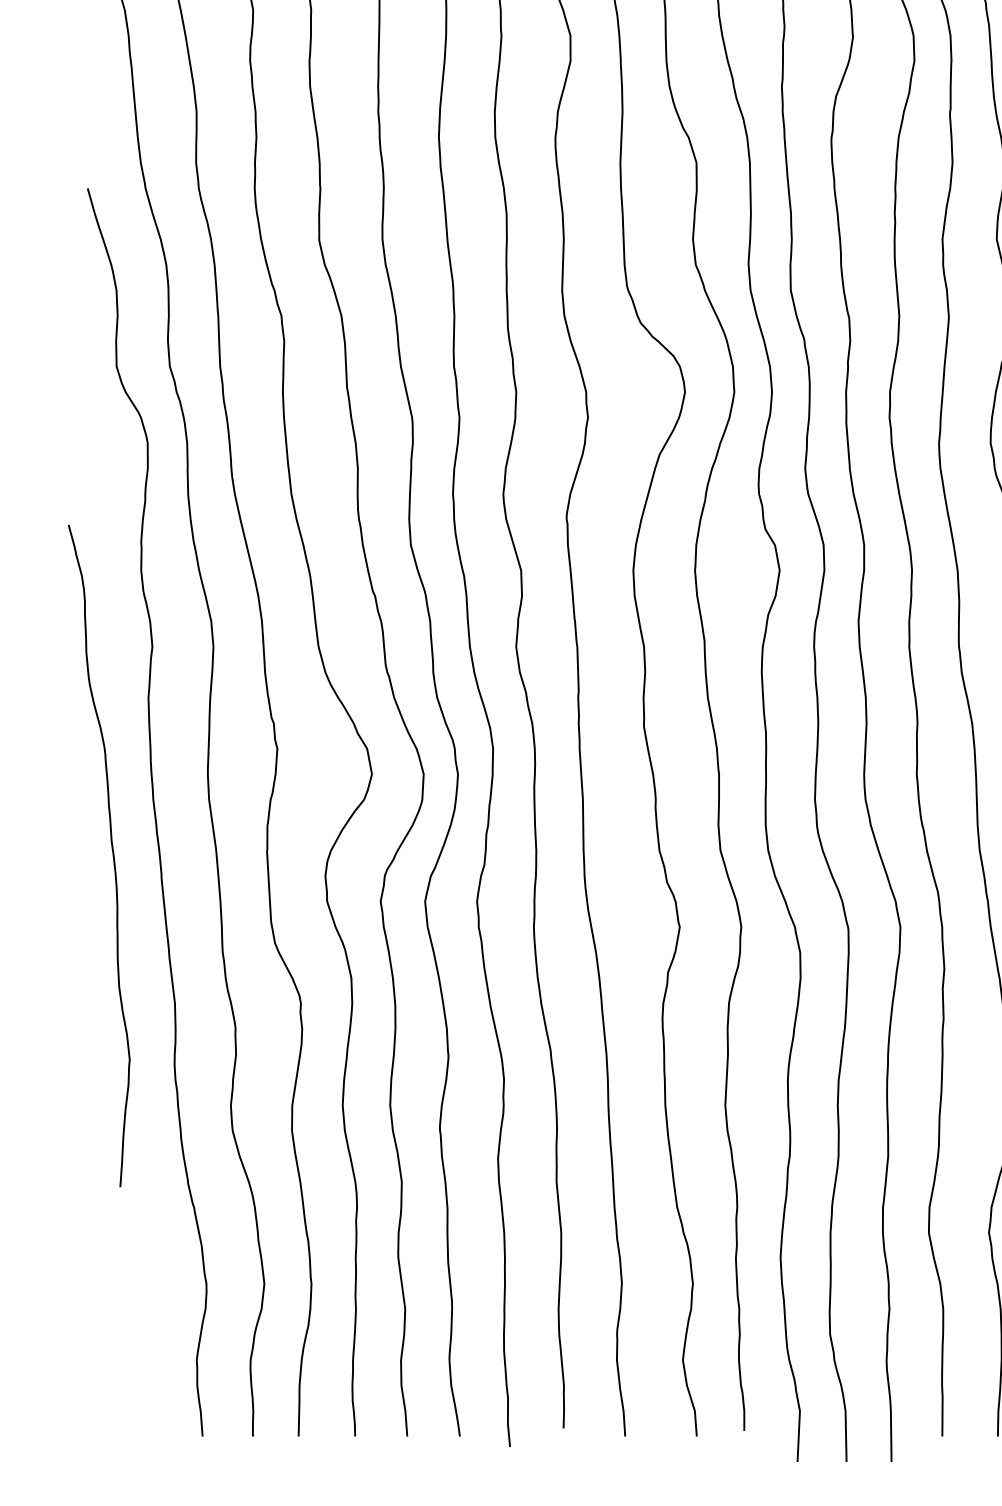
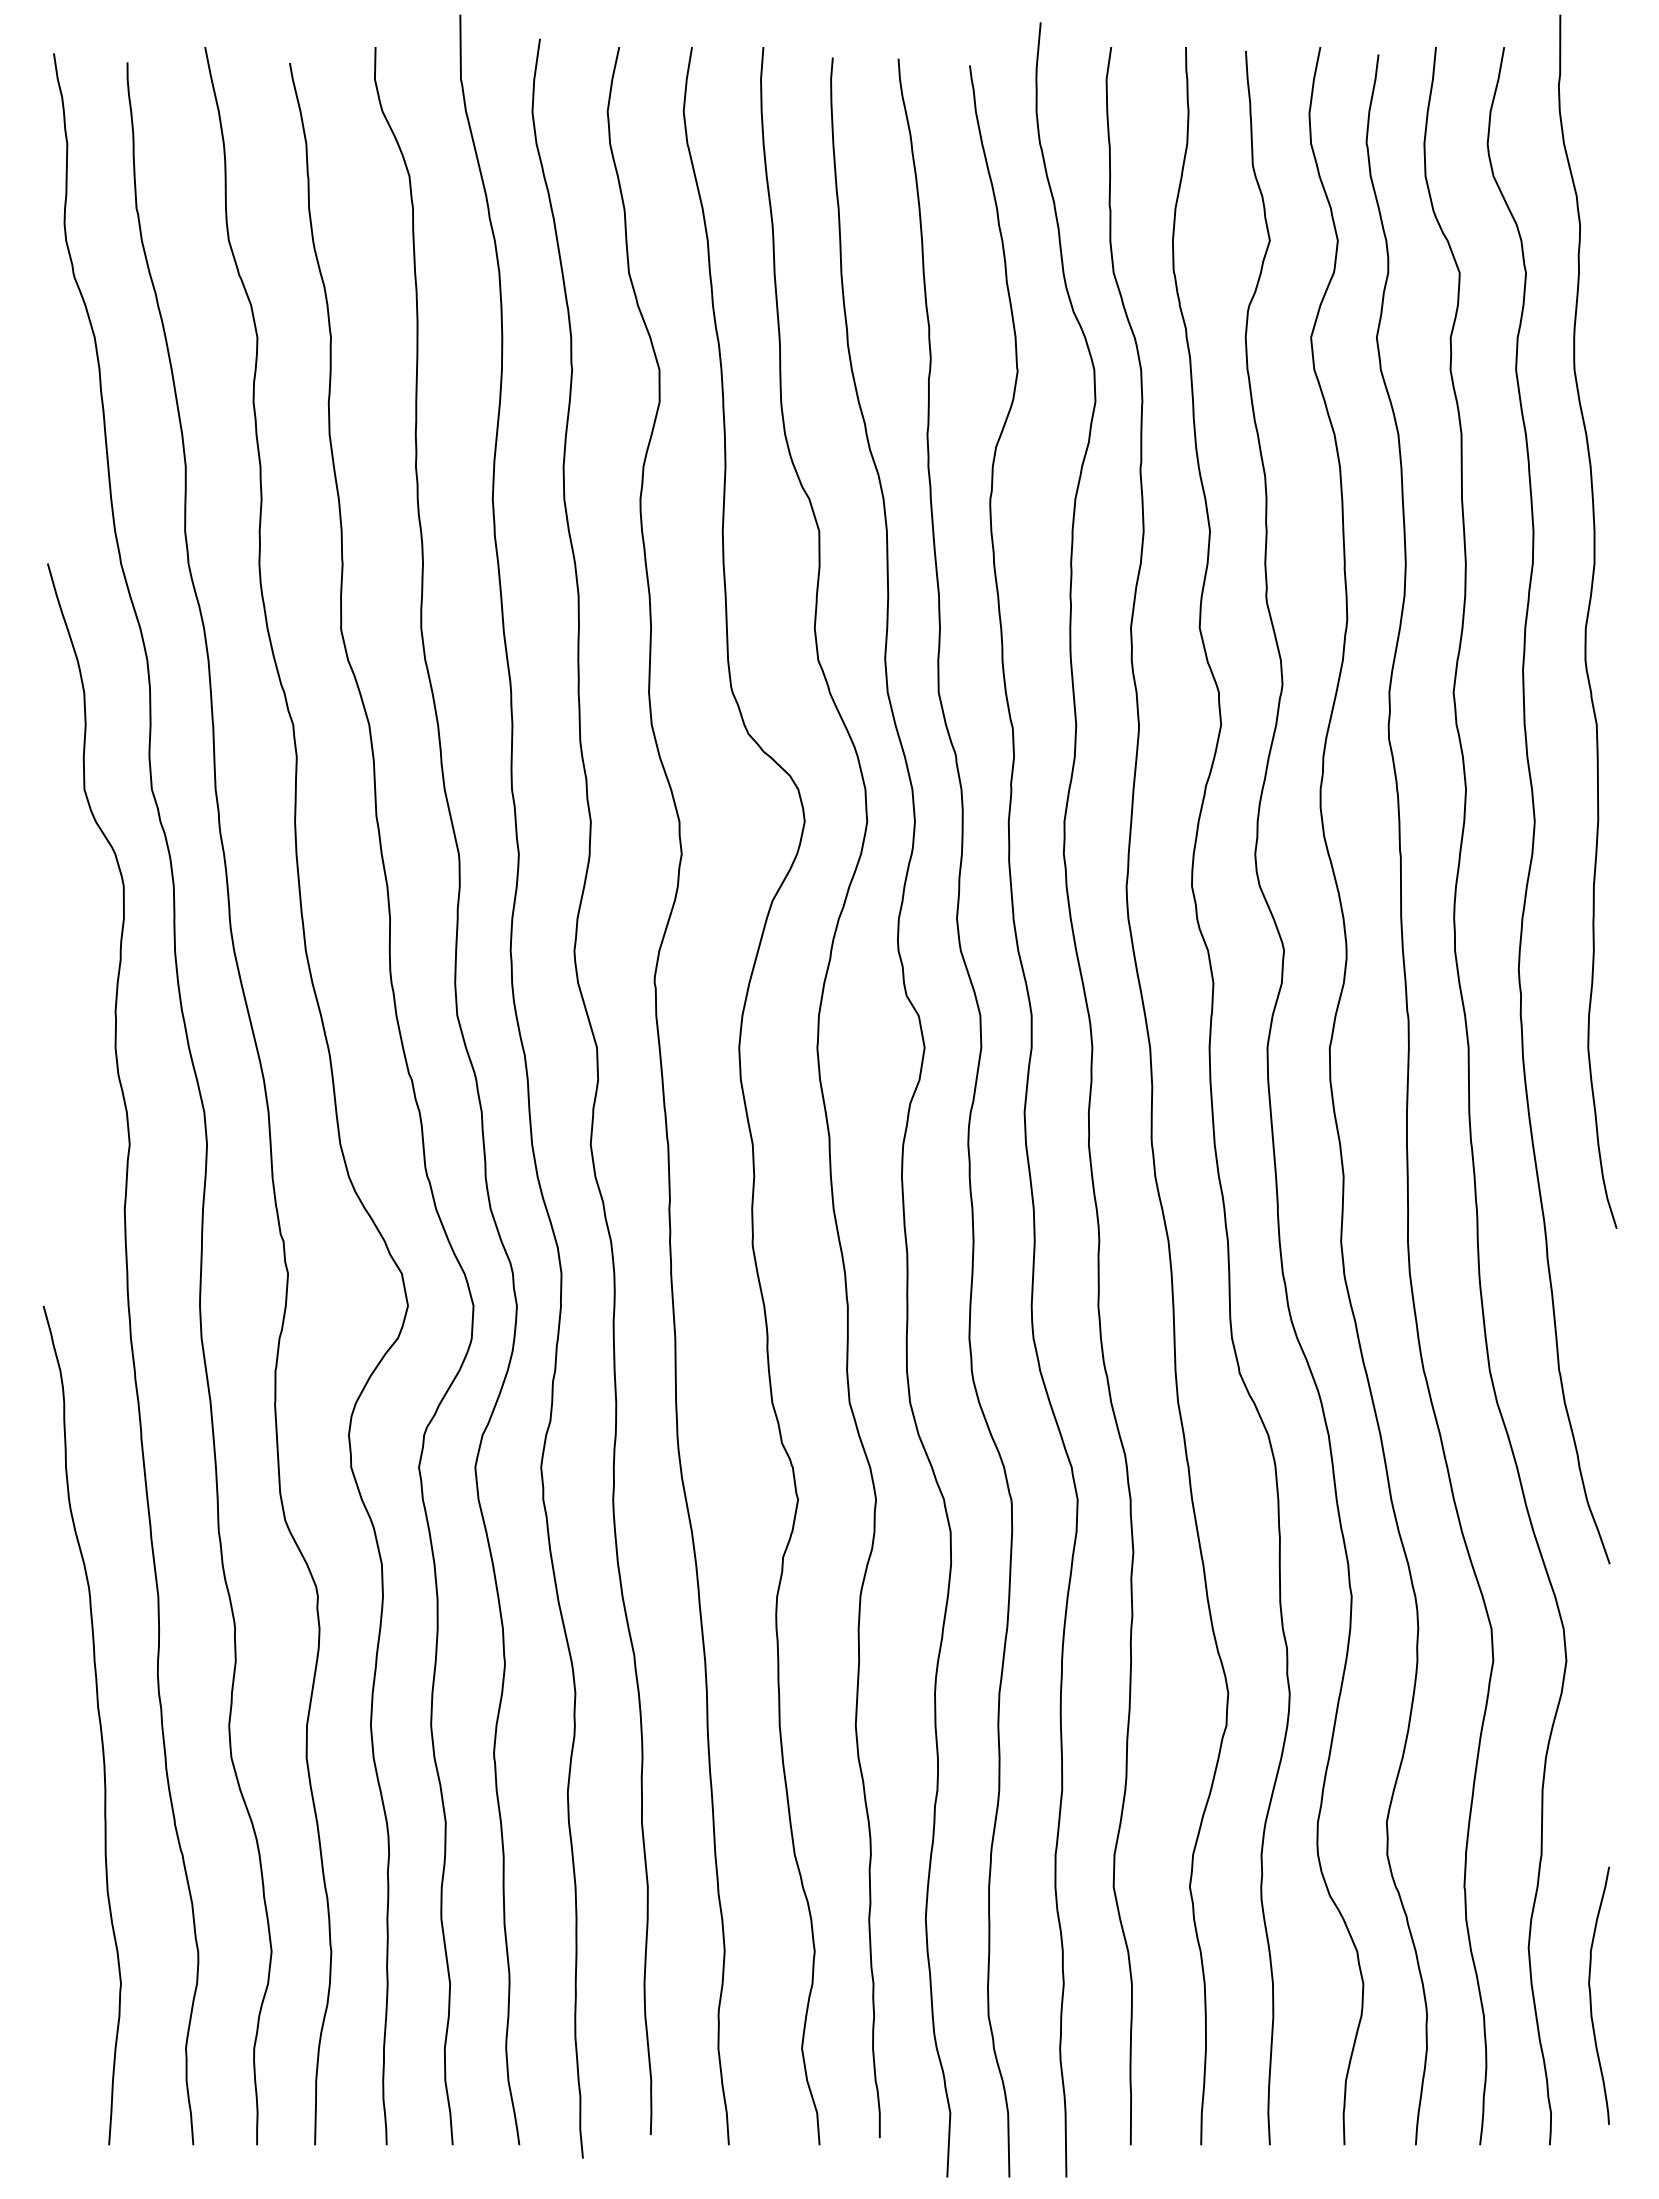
curve: (112, 855) -> (99, 1725), moved

